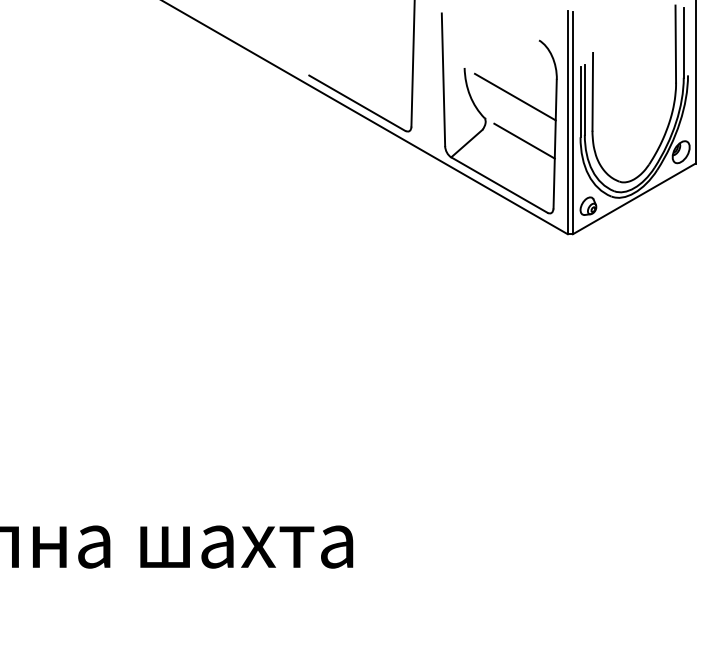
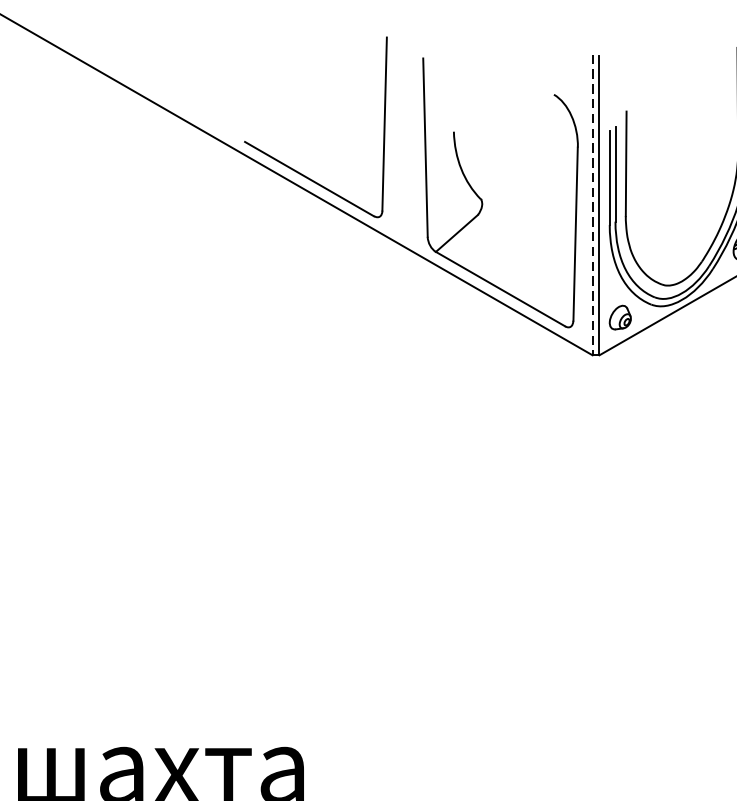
line: (514, 96) -> (520, 170), removed
line: (567, 122) -> (592, 205), solid -> dashed
line: (524, 140) -> (534, 229), removed

